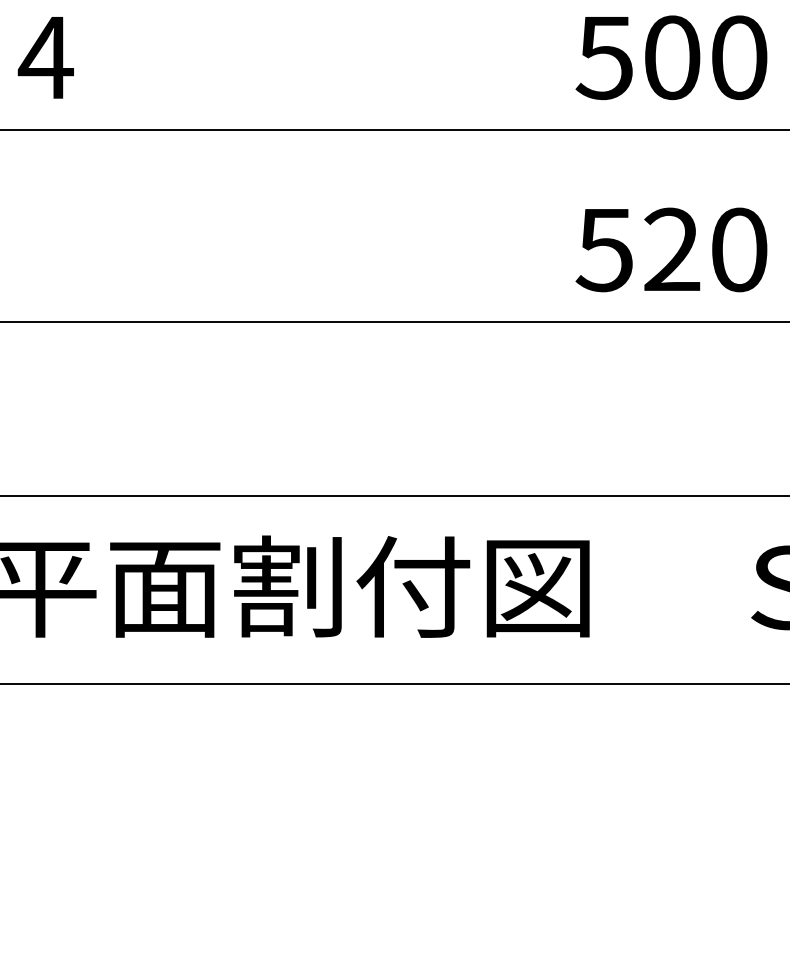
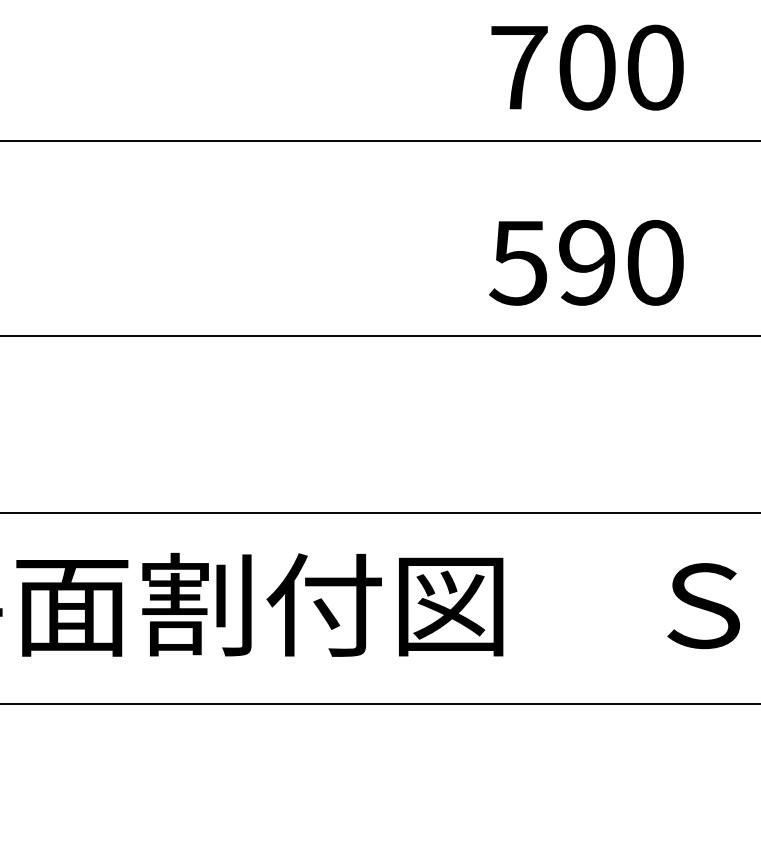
text: (604, 58) -> (518, 68), 500 -> 700
text: (672, 250) -> (587, 263), 520 -> 590

